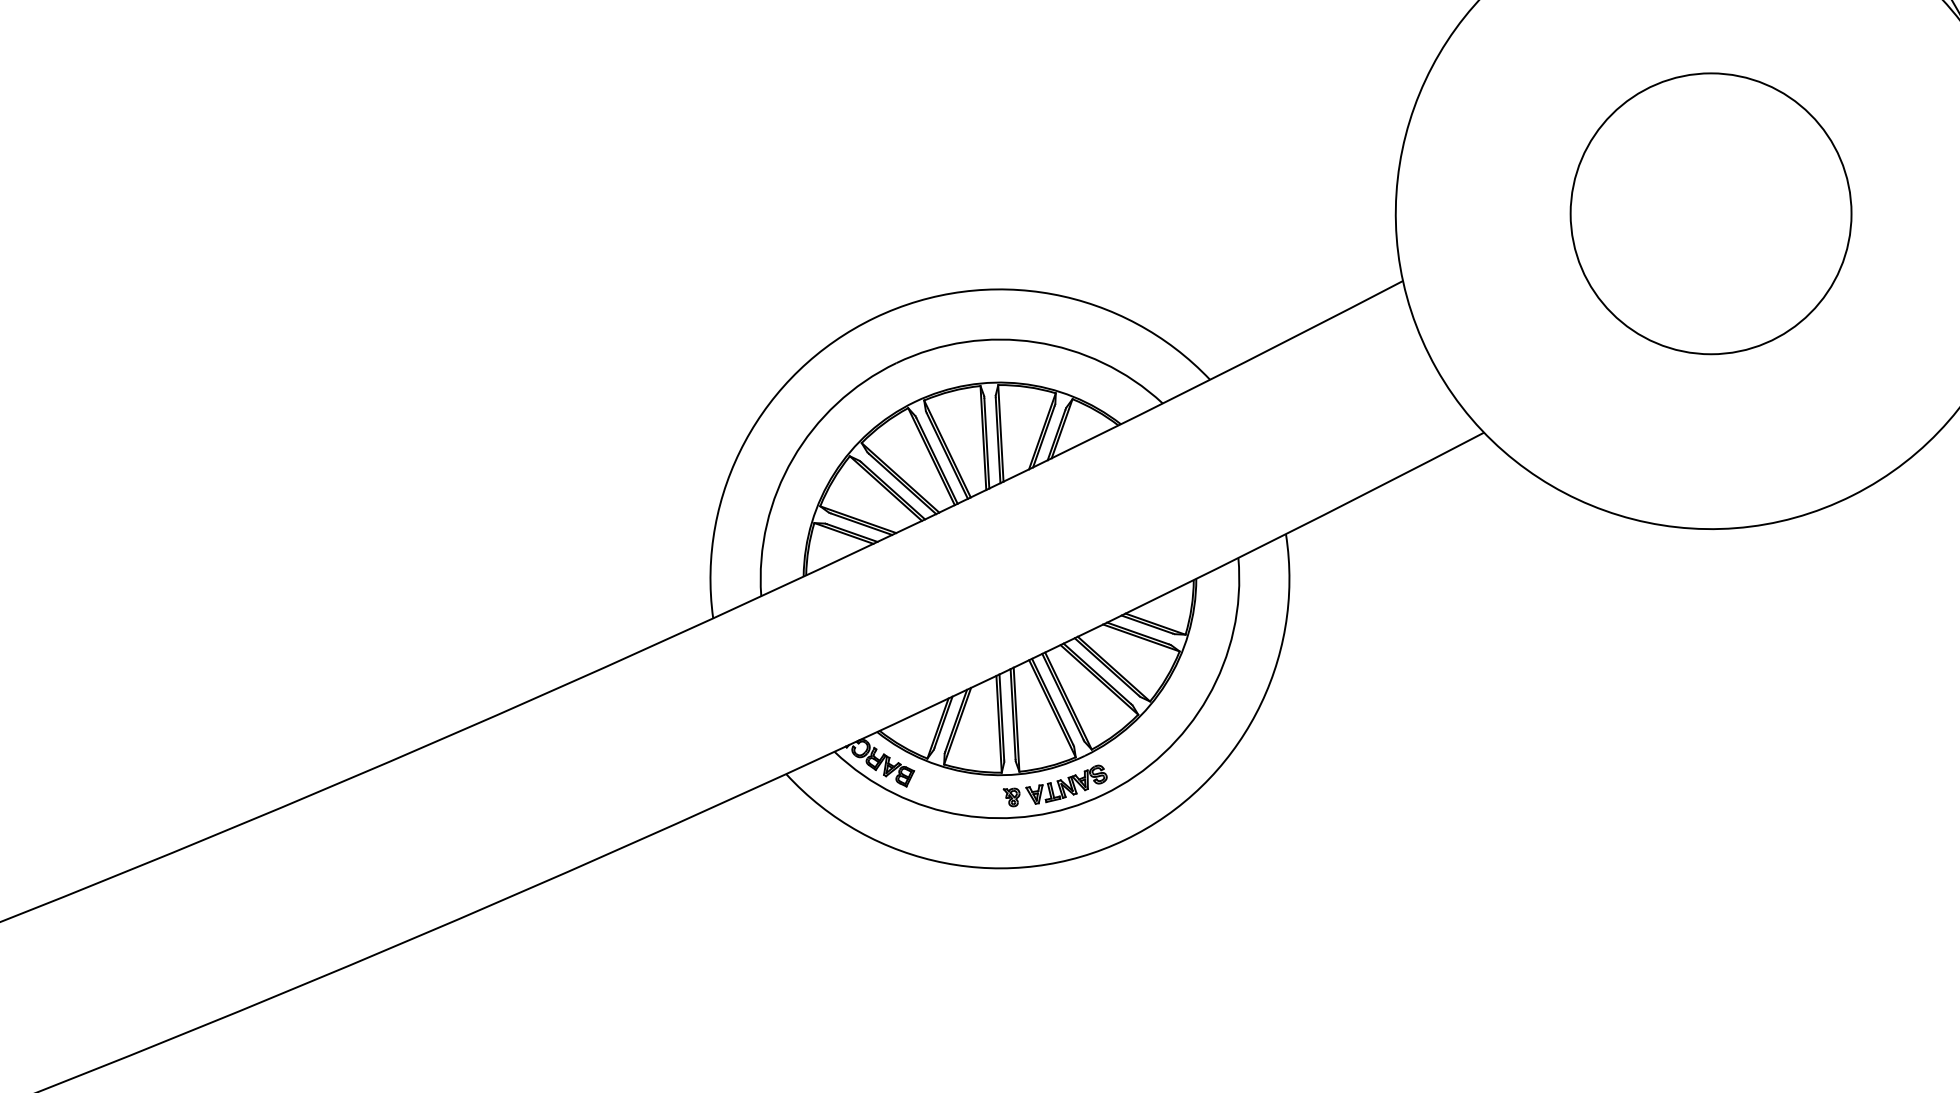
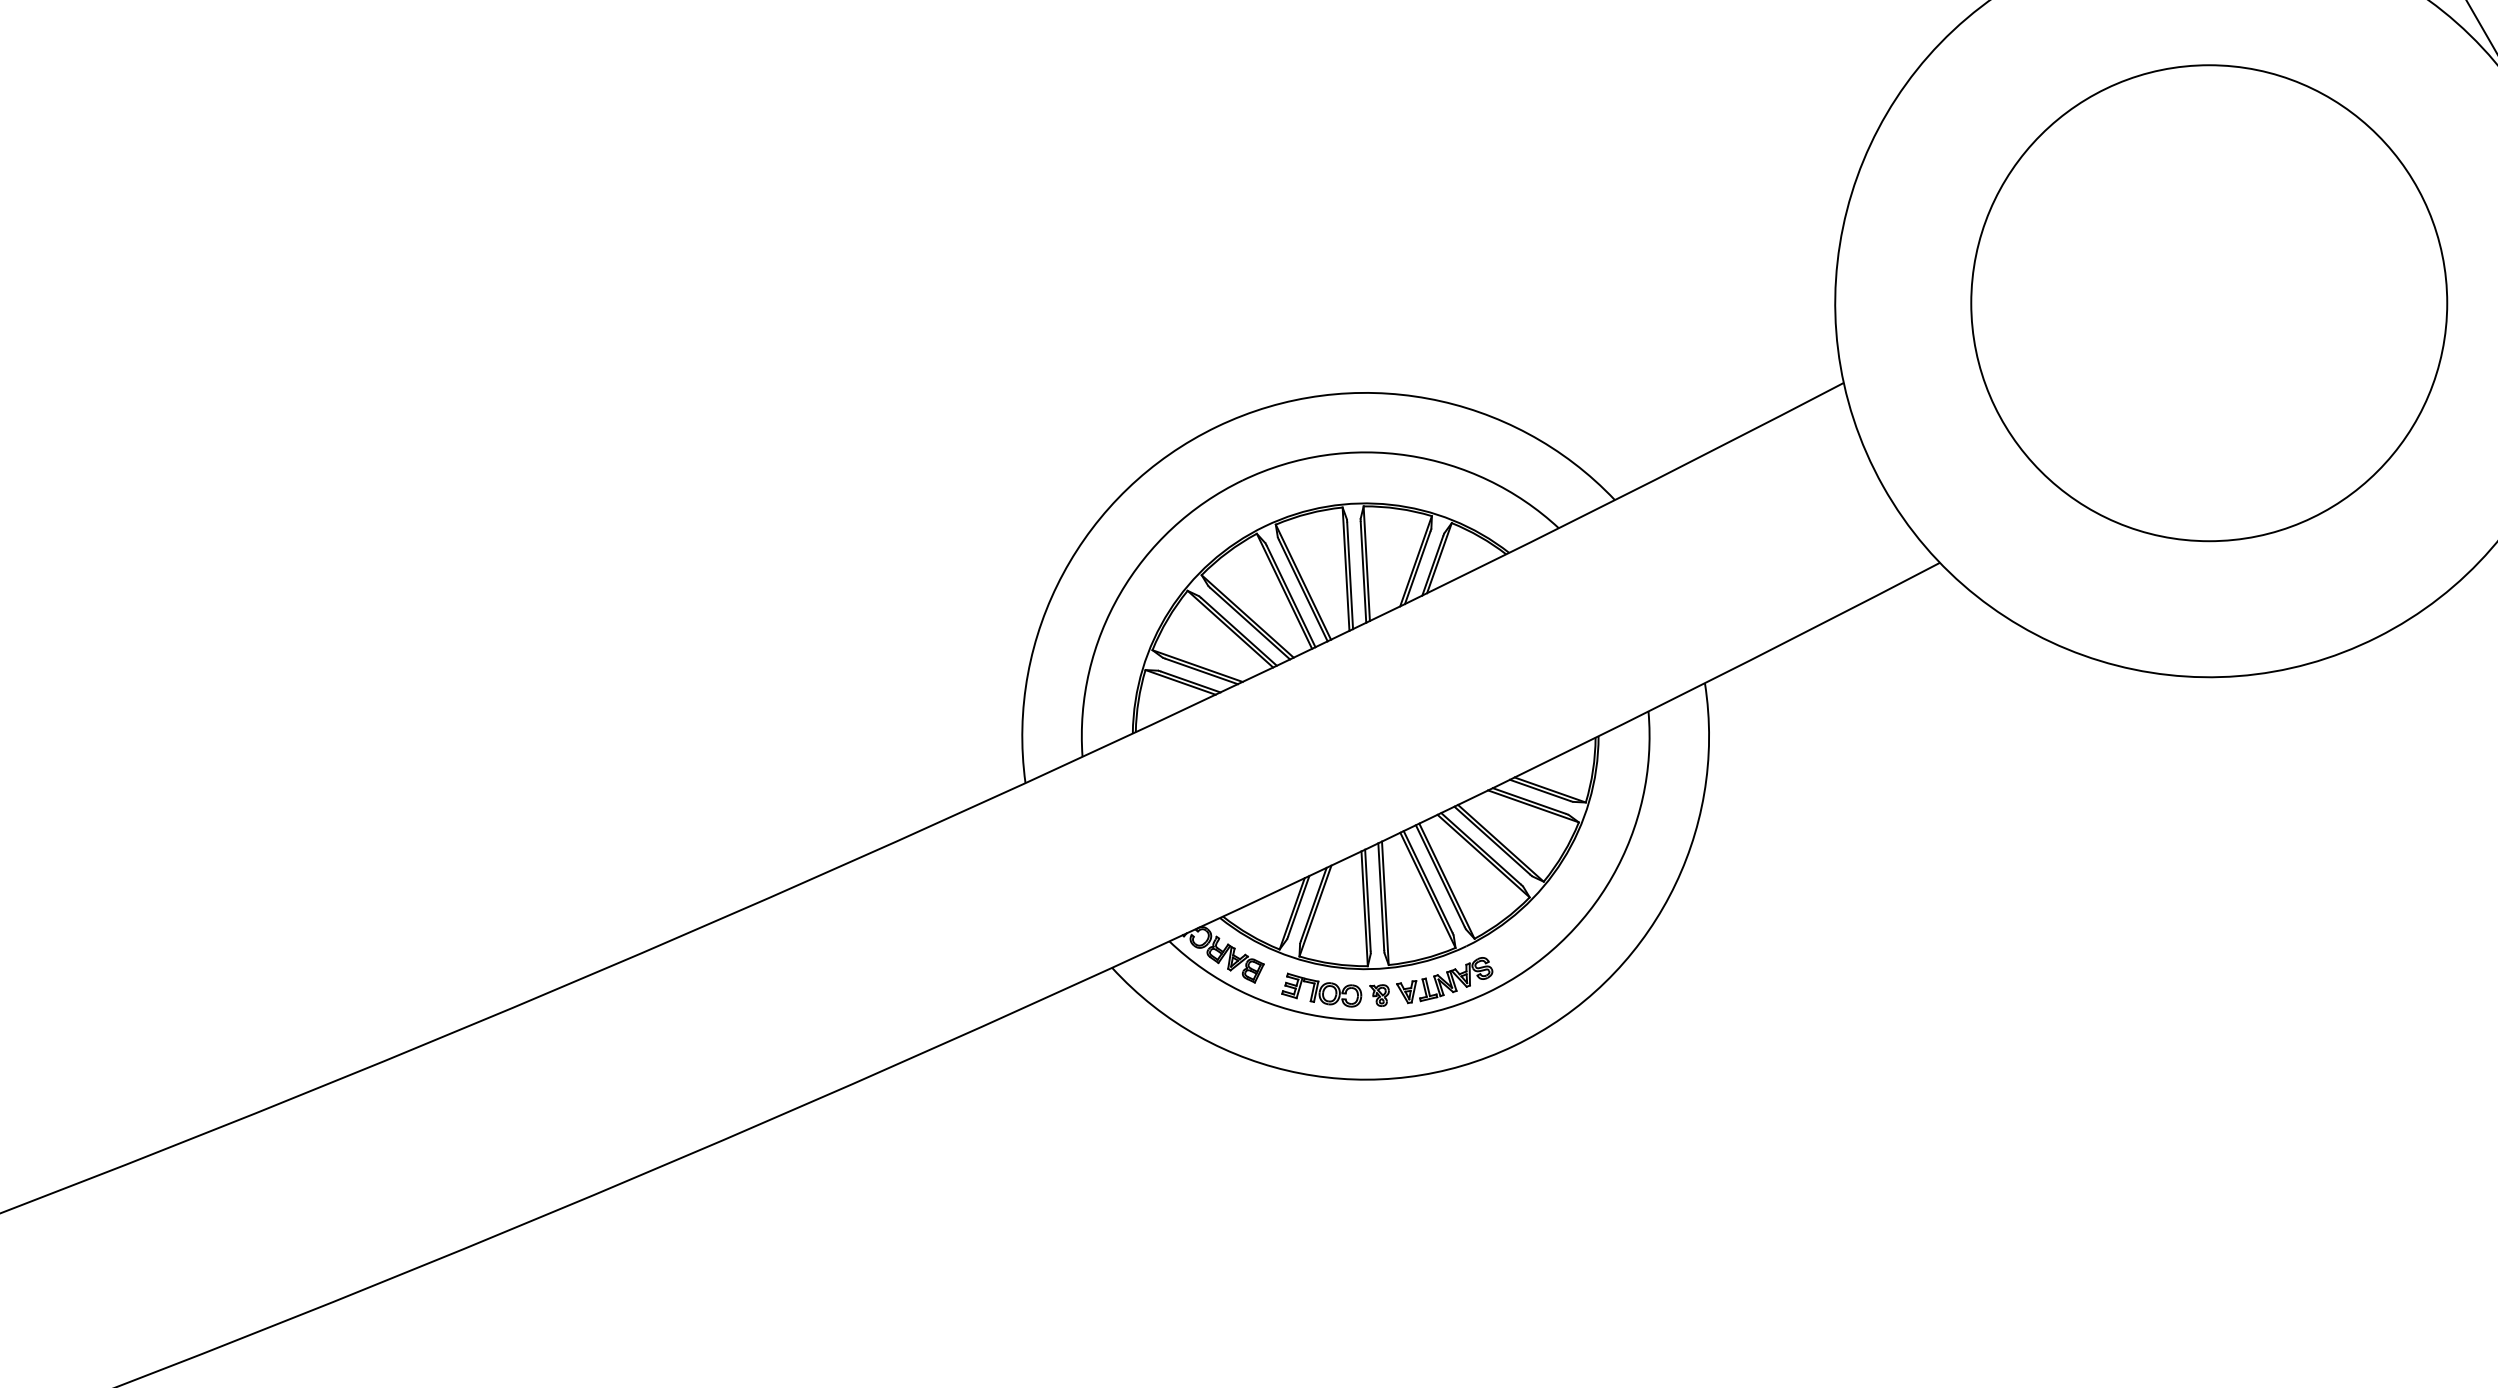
circle: (1711, 214) -> (2209, 303), size x1.43
part: (962, 792) -> (1321, 989), added

